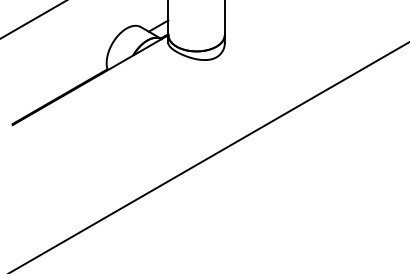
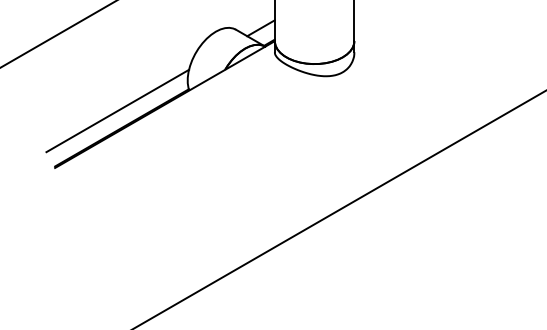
line: (56, 84) -> (116, 110), added

